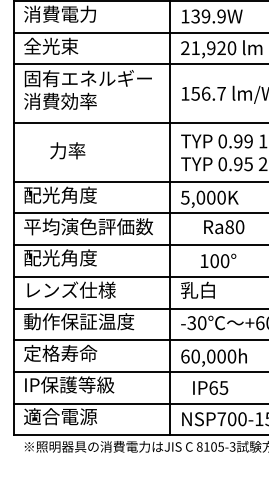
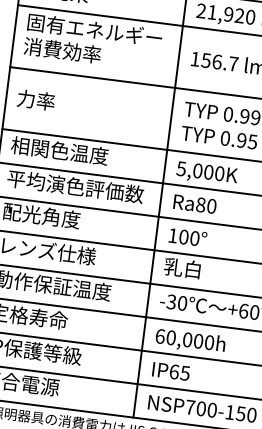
text: (67, 150) -> (35, 99), moved
text: (69, 194) -> (59, 150), 配光角度 -> 相関色温度
text: (224, 227) -> (195, 204), moved
text: (218, 260) -> (188, 236), moved
text: (210, 387) -> (171, 371), moved

